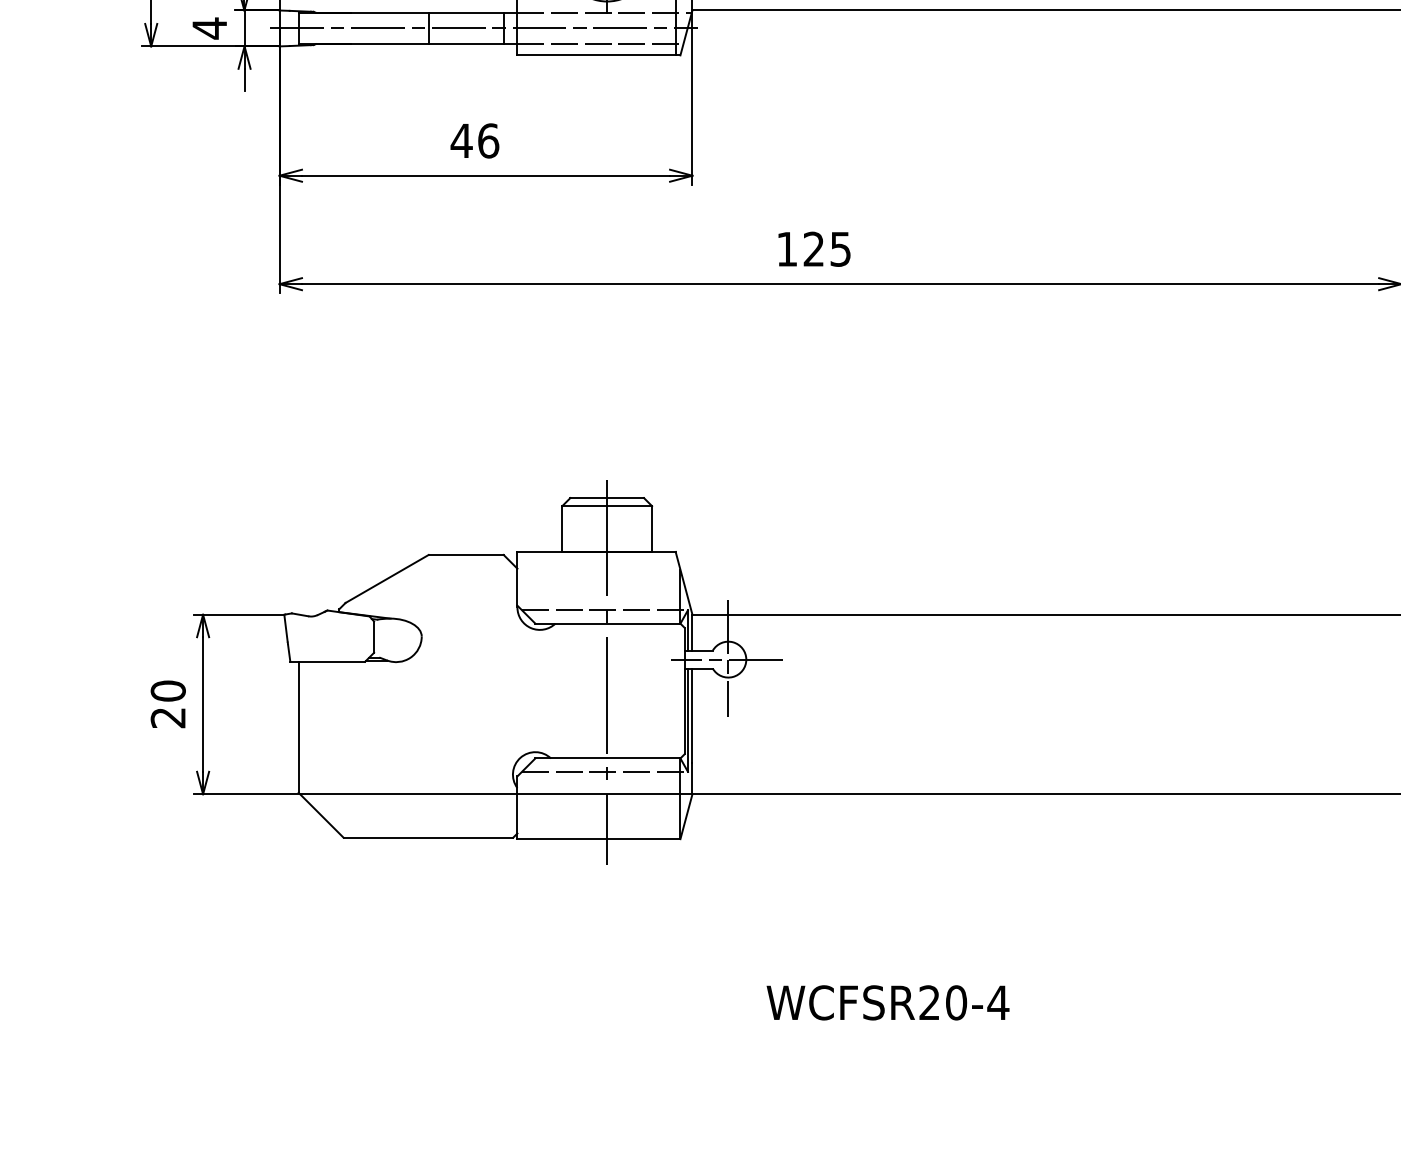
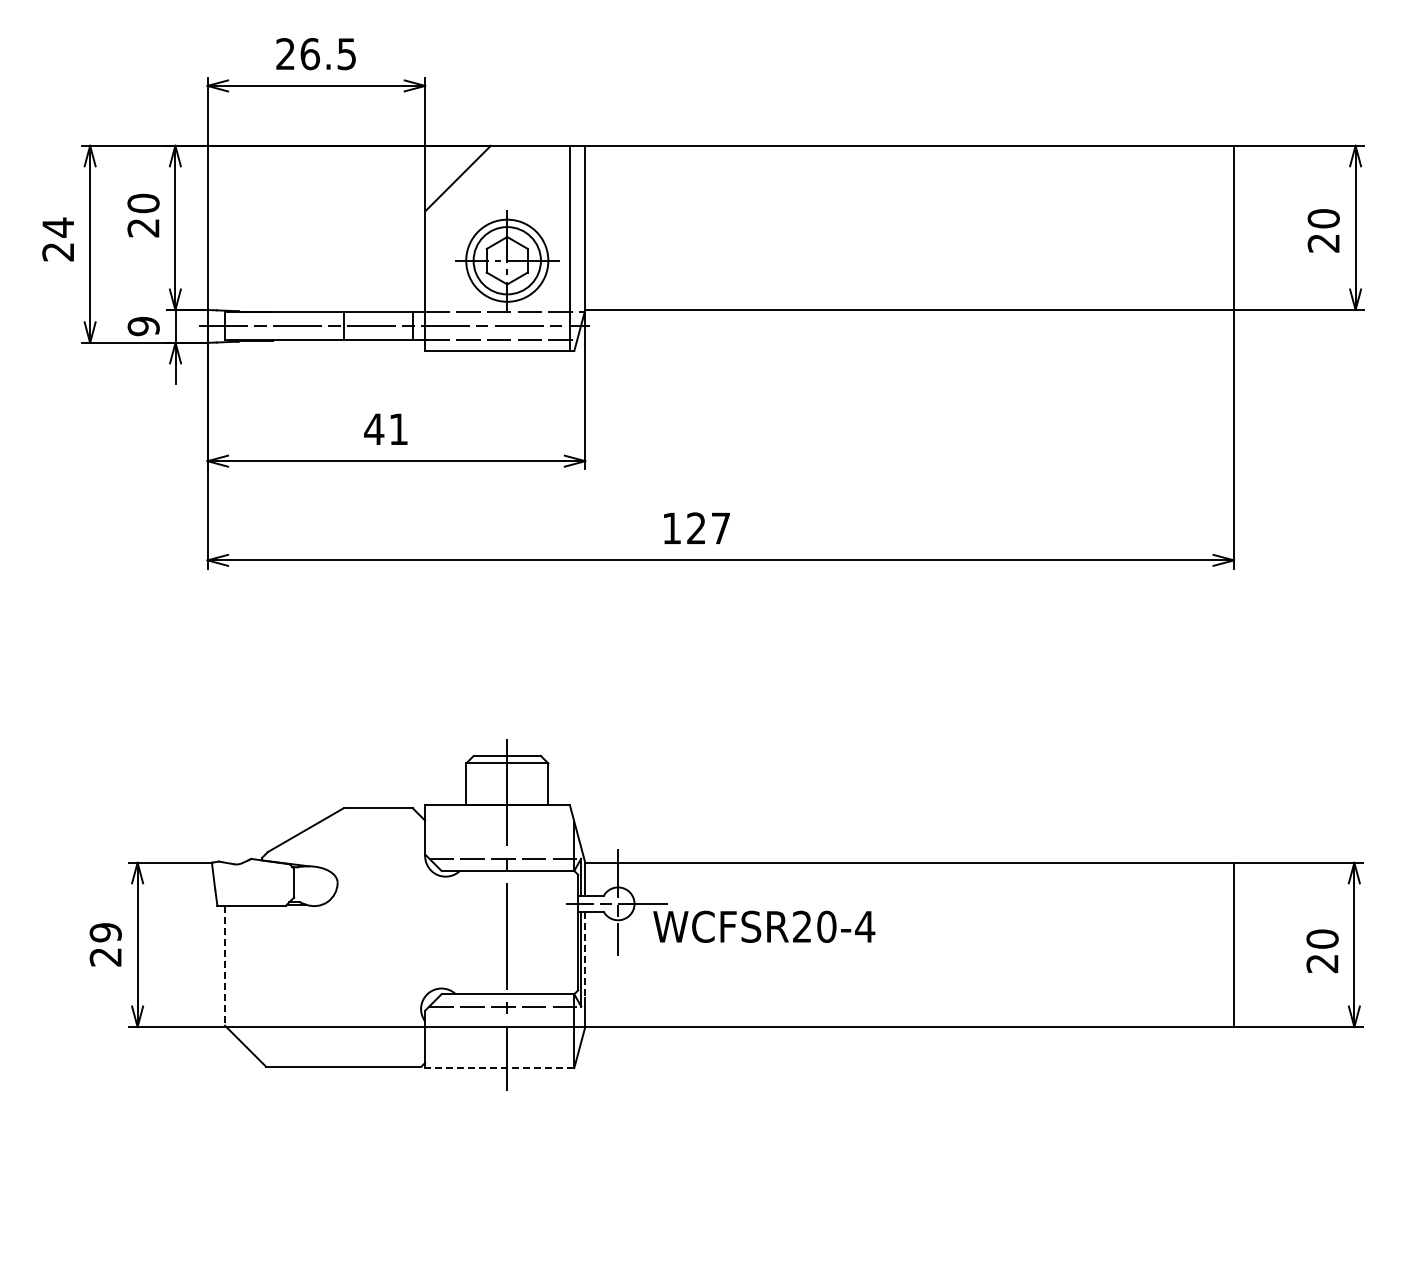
text: (209, 28) -> (143, 326), 4 -> 9
text: (488, 141) -> (398, 429), 46 -> 41
text: (840, 249) -> (720, 528), 125 -> 127
text: (167, 690) -> (105, 932), 20 -> 29
line: (692, 716) -> (585, 955), solid -> dashed
line: (299, 727) -> (225, 965), solid -> dashed
line: (598, 839) -> (499, 1068), solid -> dashed
text: (888, 1002) -> (764, 926), moved

